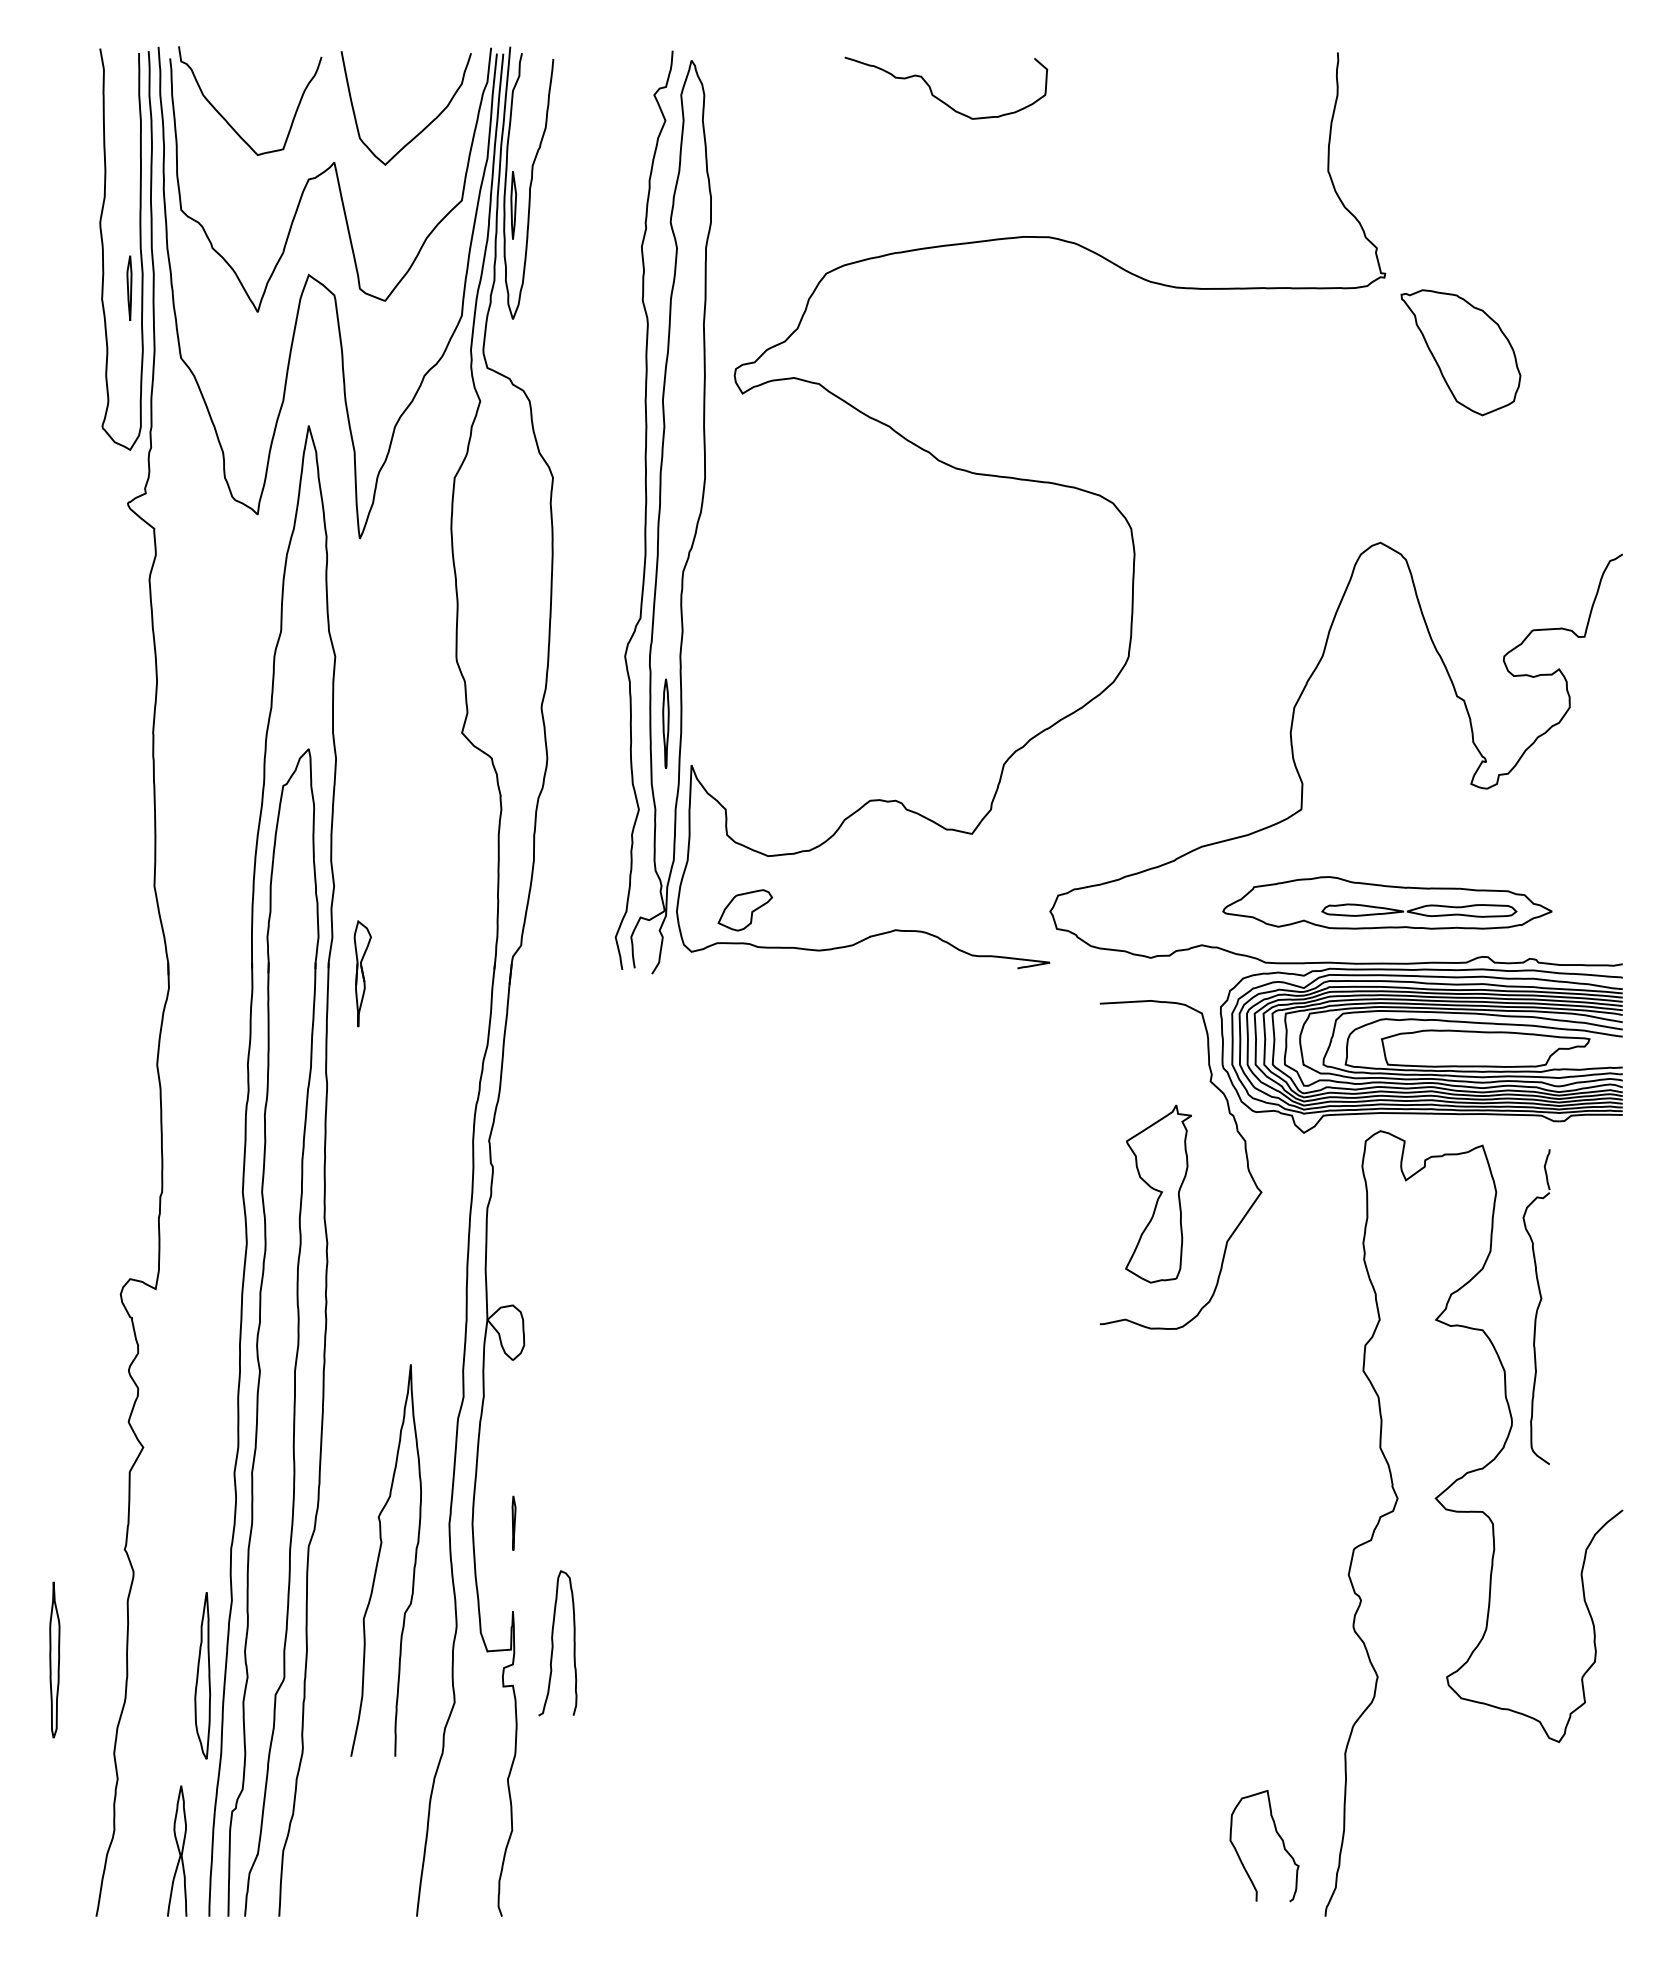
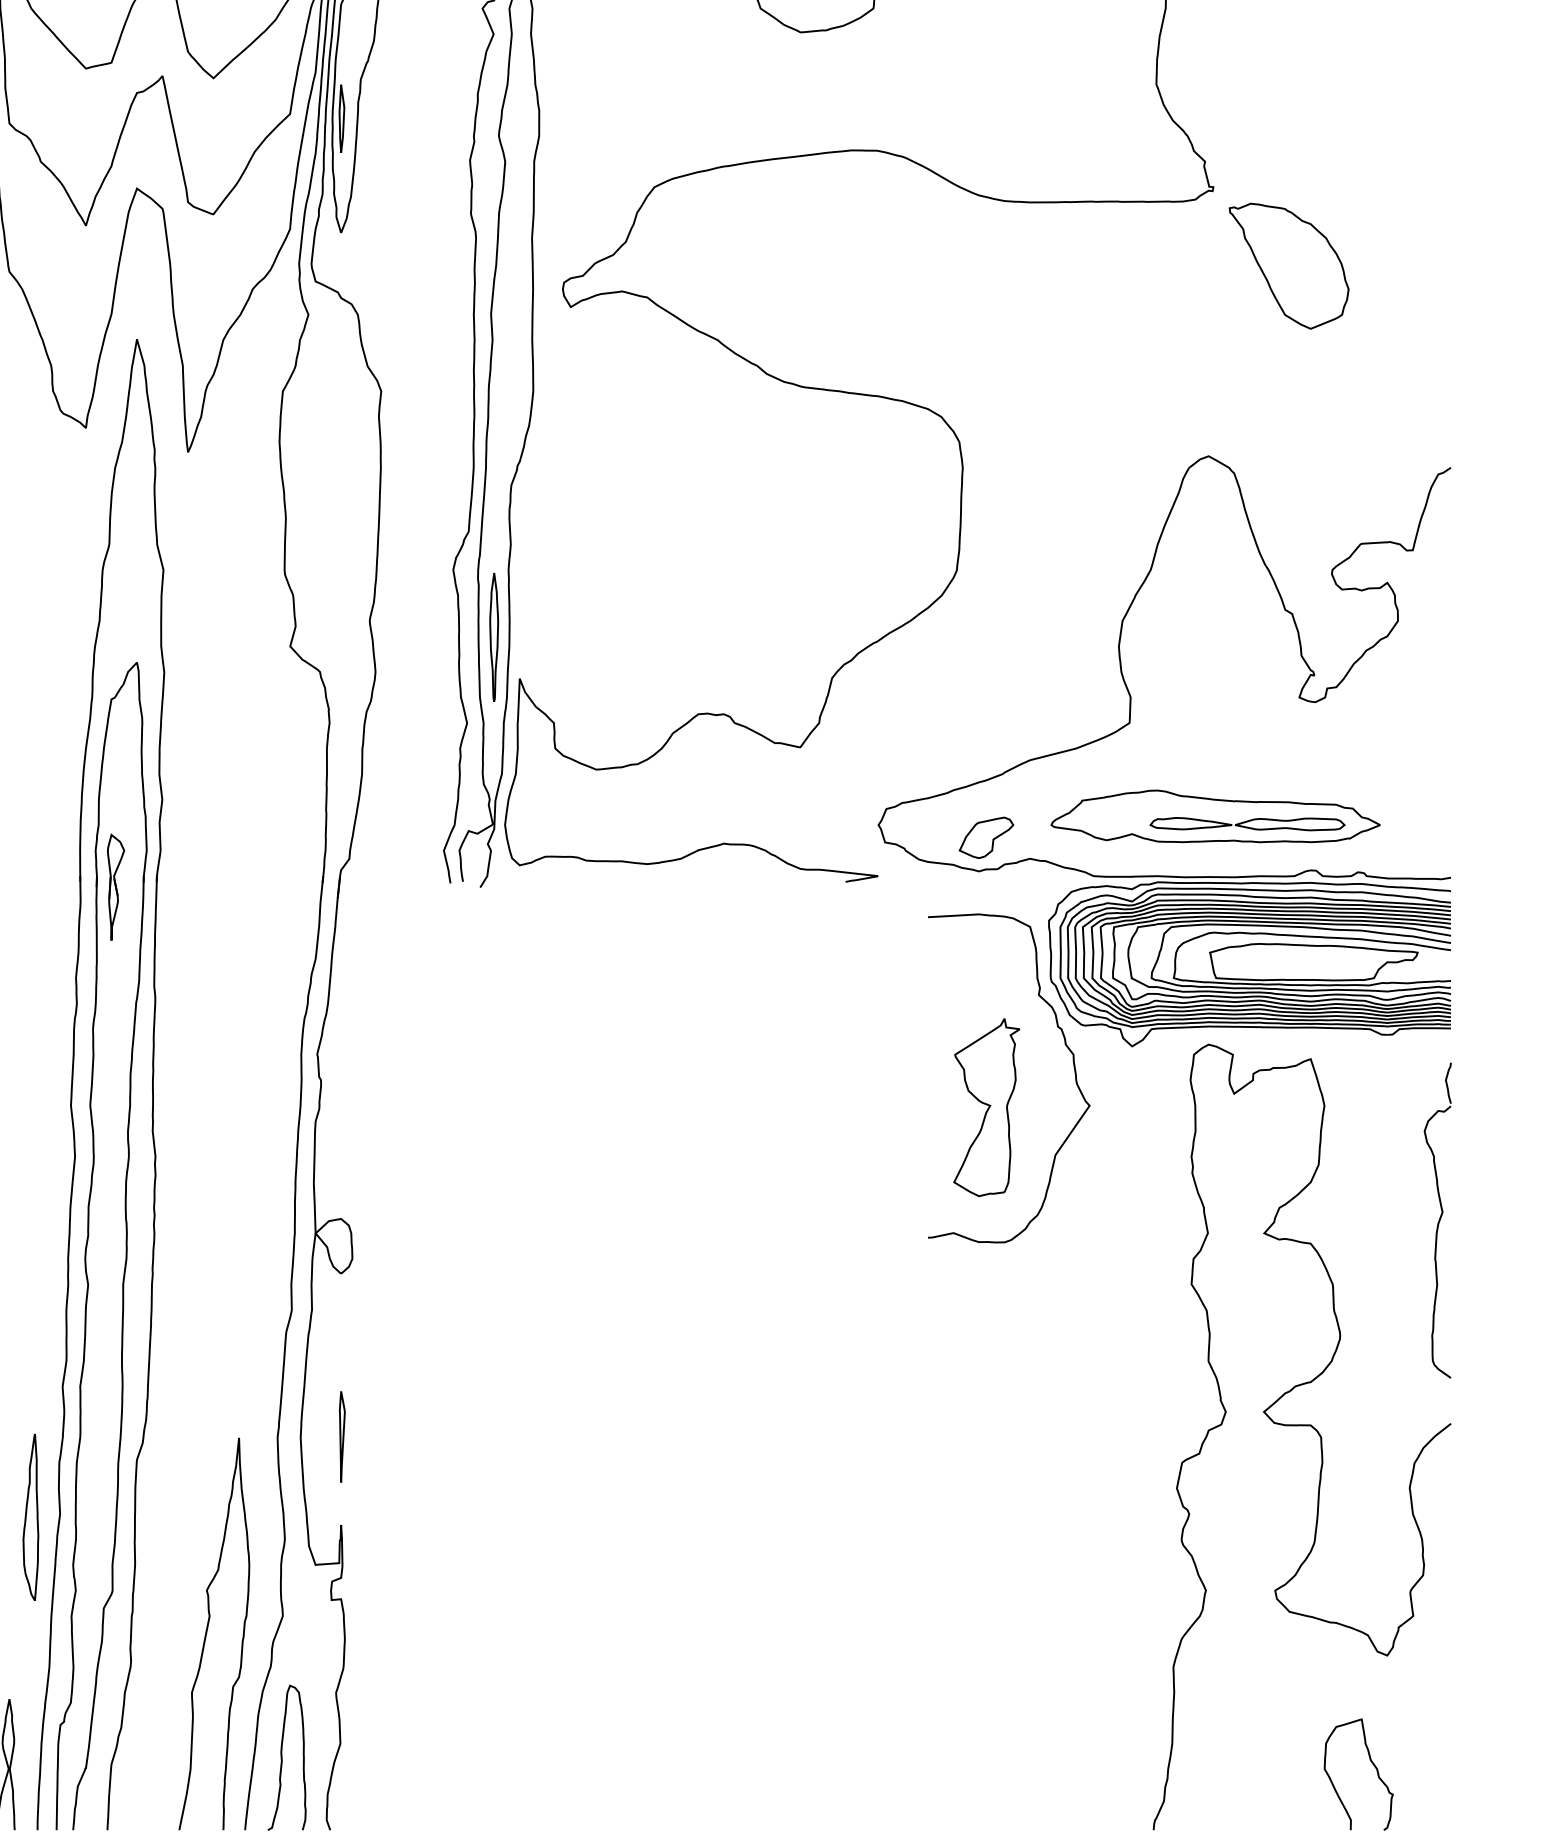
part: (665, 723) -> (493, 637), size x1.43
part: (745, 910) -> (986, 838), moved
part: (362, 973) -> (115, 887), moved
part: (1536, 1306) -> (1437, 1220), moved
part: (513, 1522) -> (341, 1436), size x1.67
curve: (379, 1558) -> (207, 1632), moved
curve: (553, 1643) -> (282, 1758), moved
part: (202, 1675) -> (30, 1517), moved
curve: (1278, 1836) -> (1372, 1765), moved

